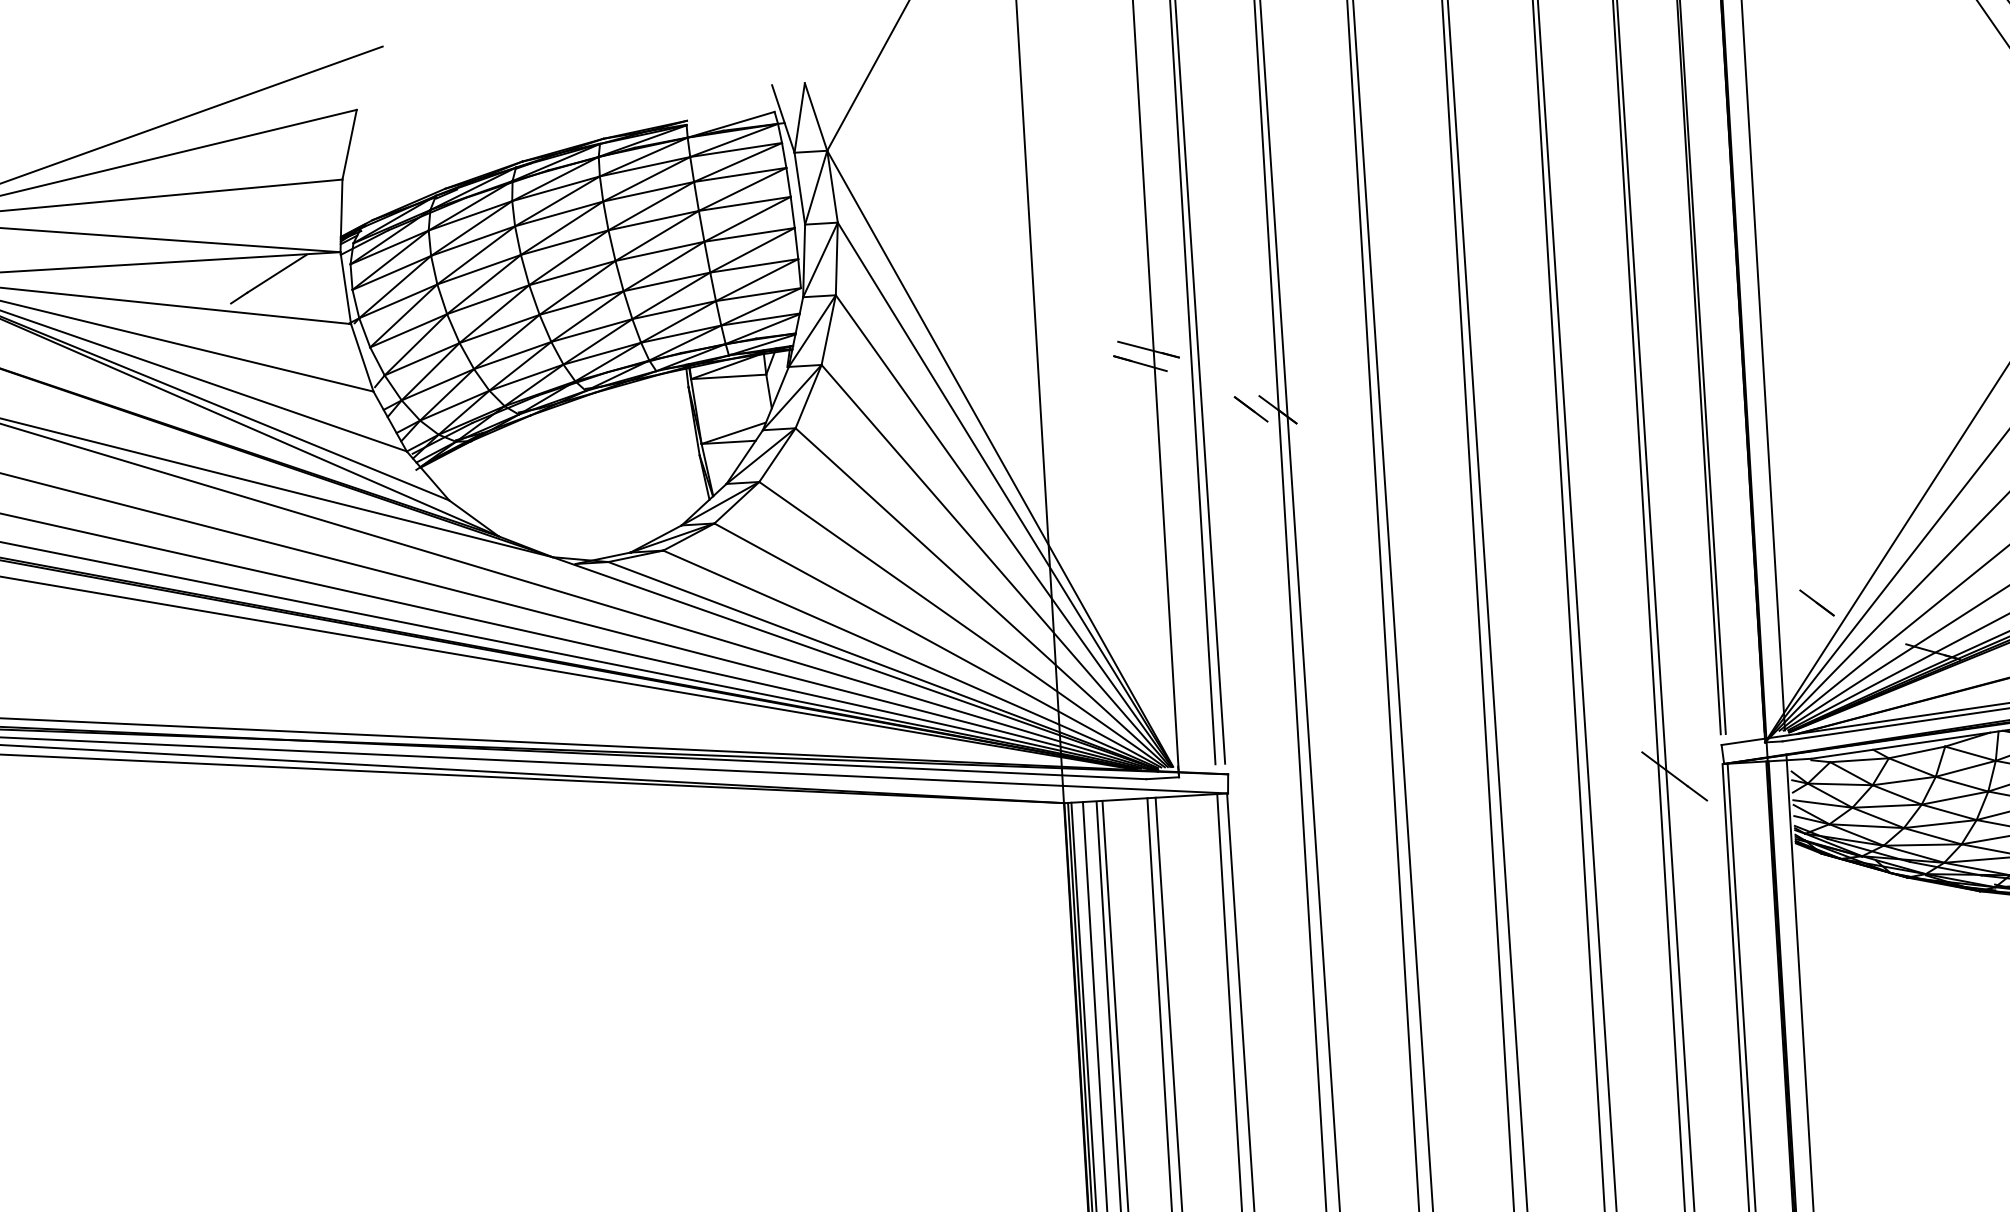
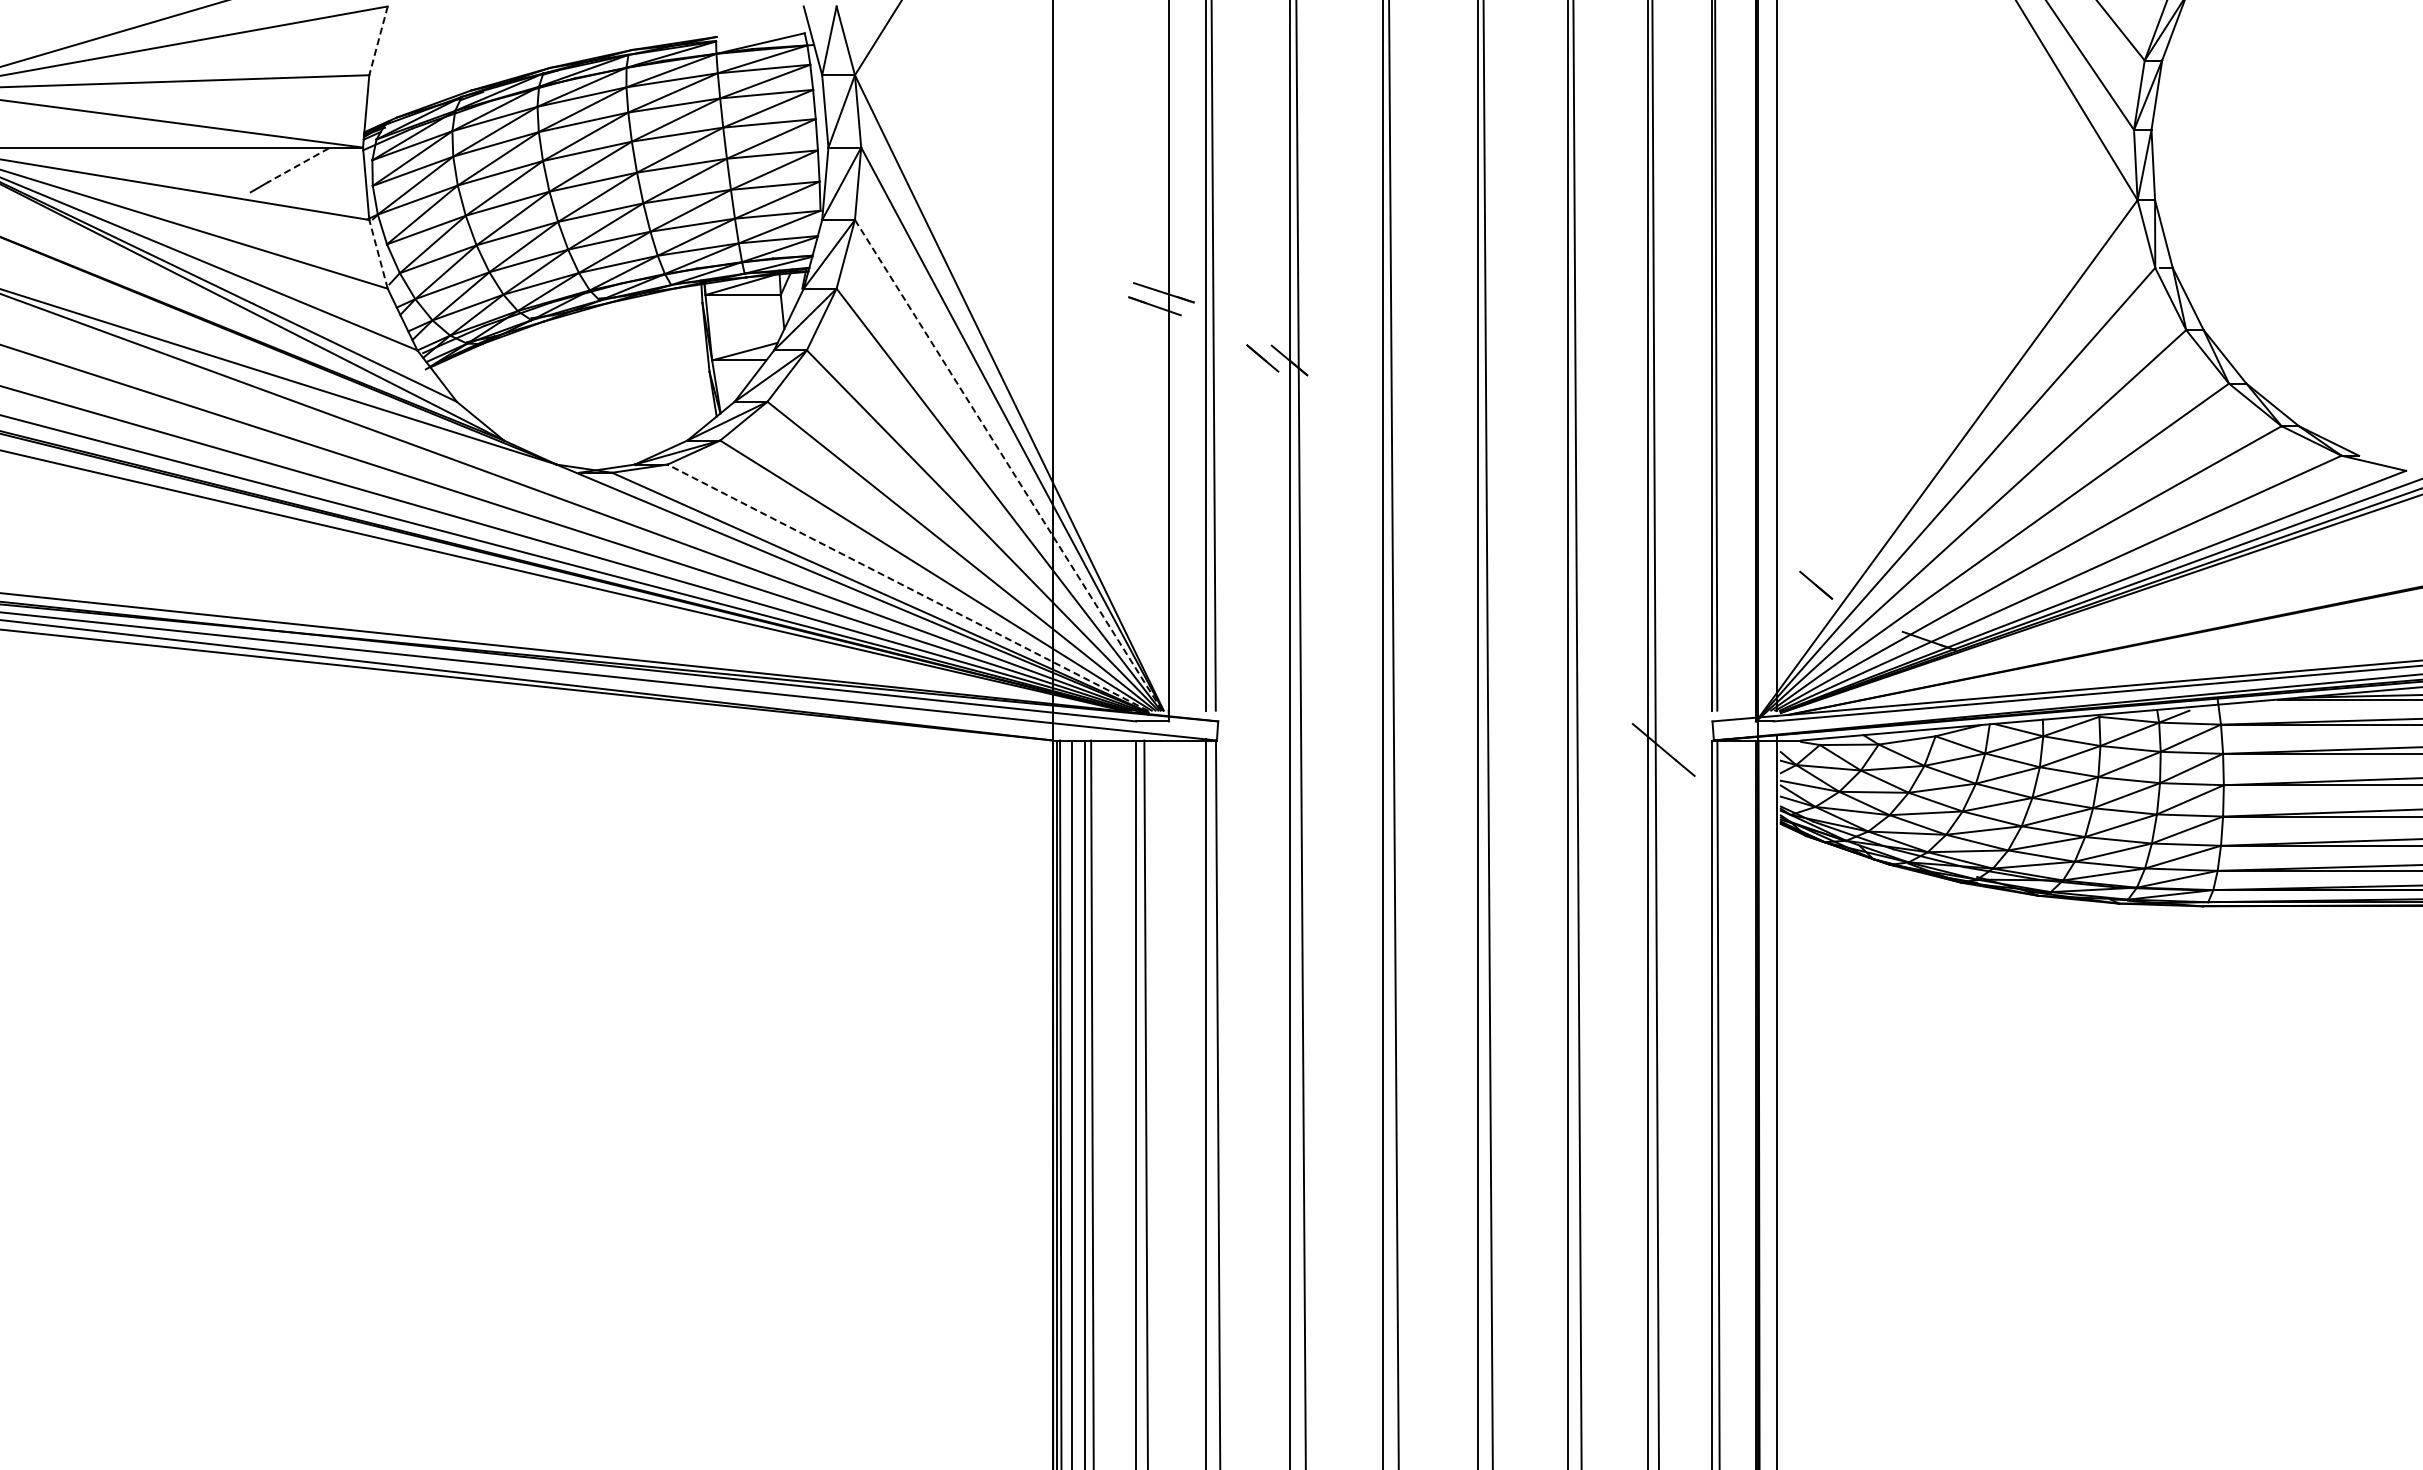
line: (349, 144) -> (378, 40), solid -> dashed
line: (276, 273) -> (297, 165), solid -> dashed
line: (362, 358) -> (378, 254), solid -> dashed
line: (1003, 531) -> (1008, 465), solid -> dashed
line: (910, 659) -> (907, 587), solid -> dashed

